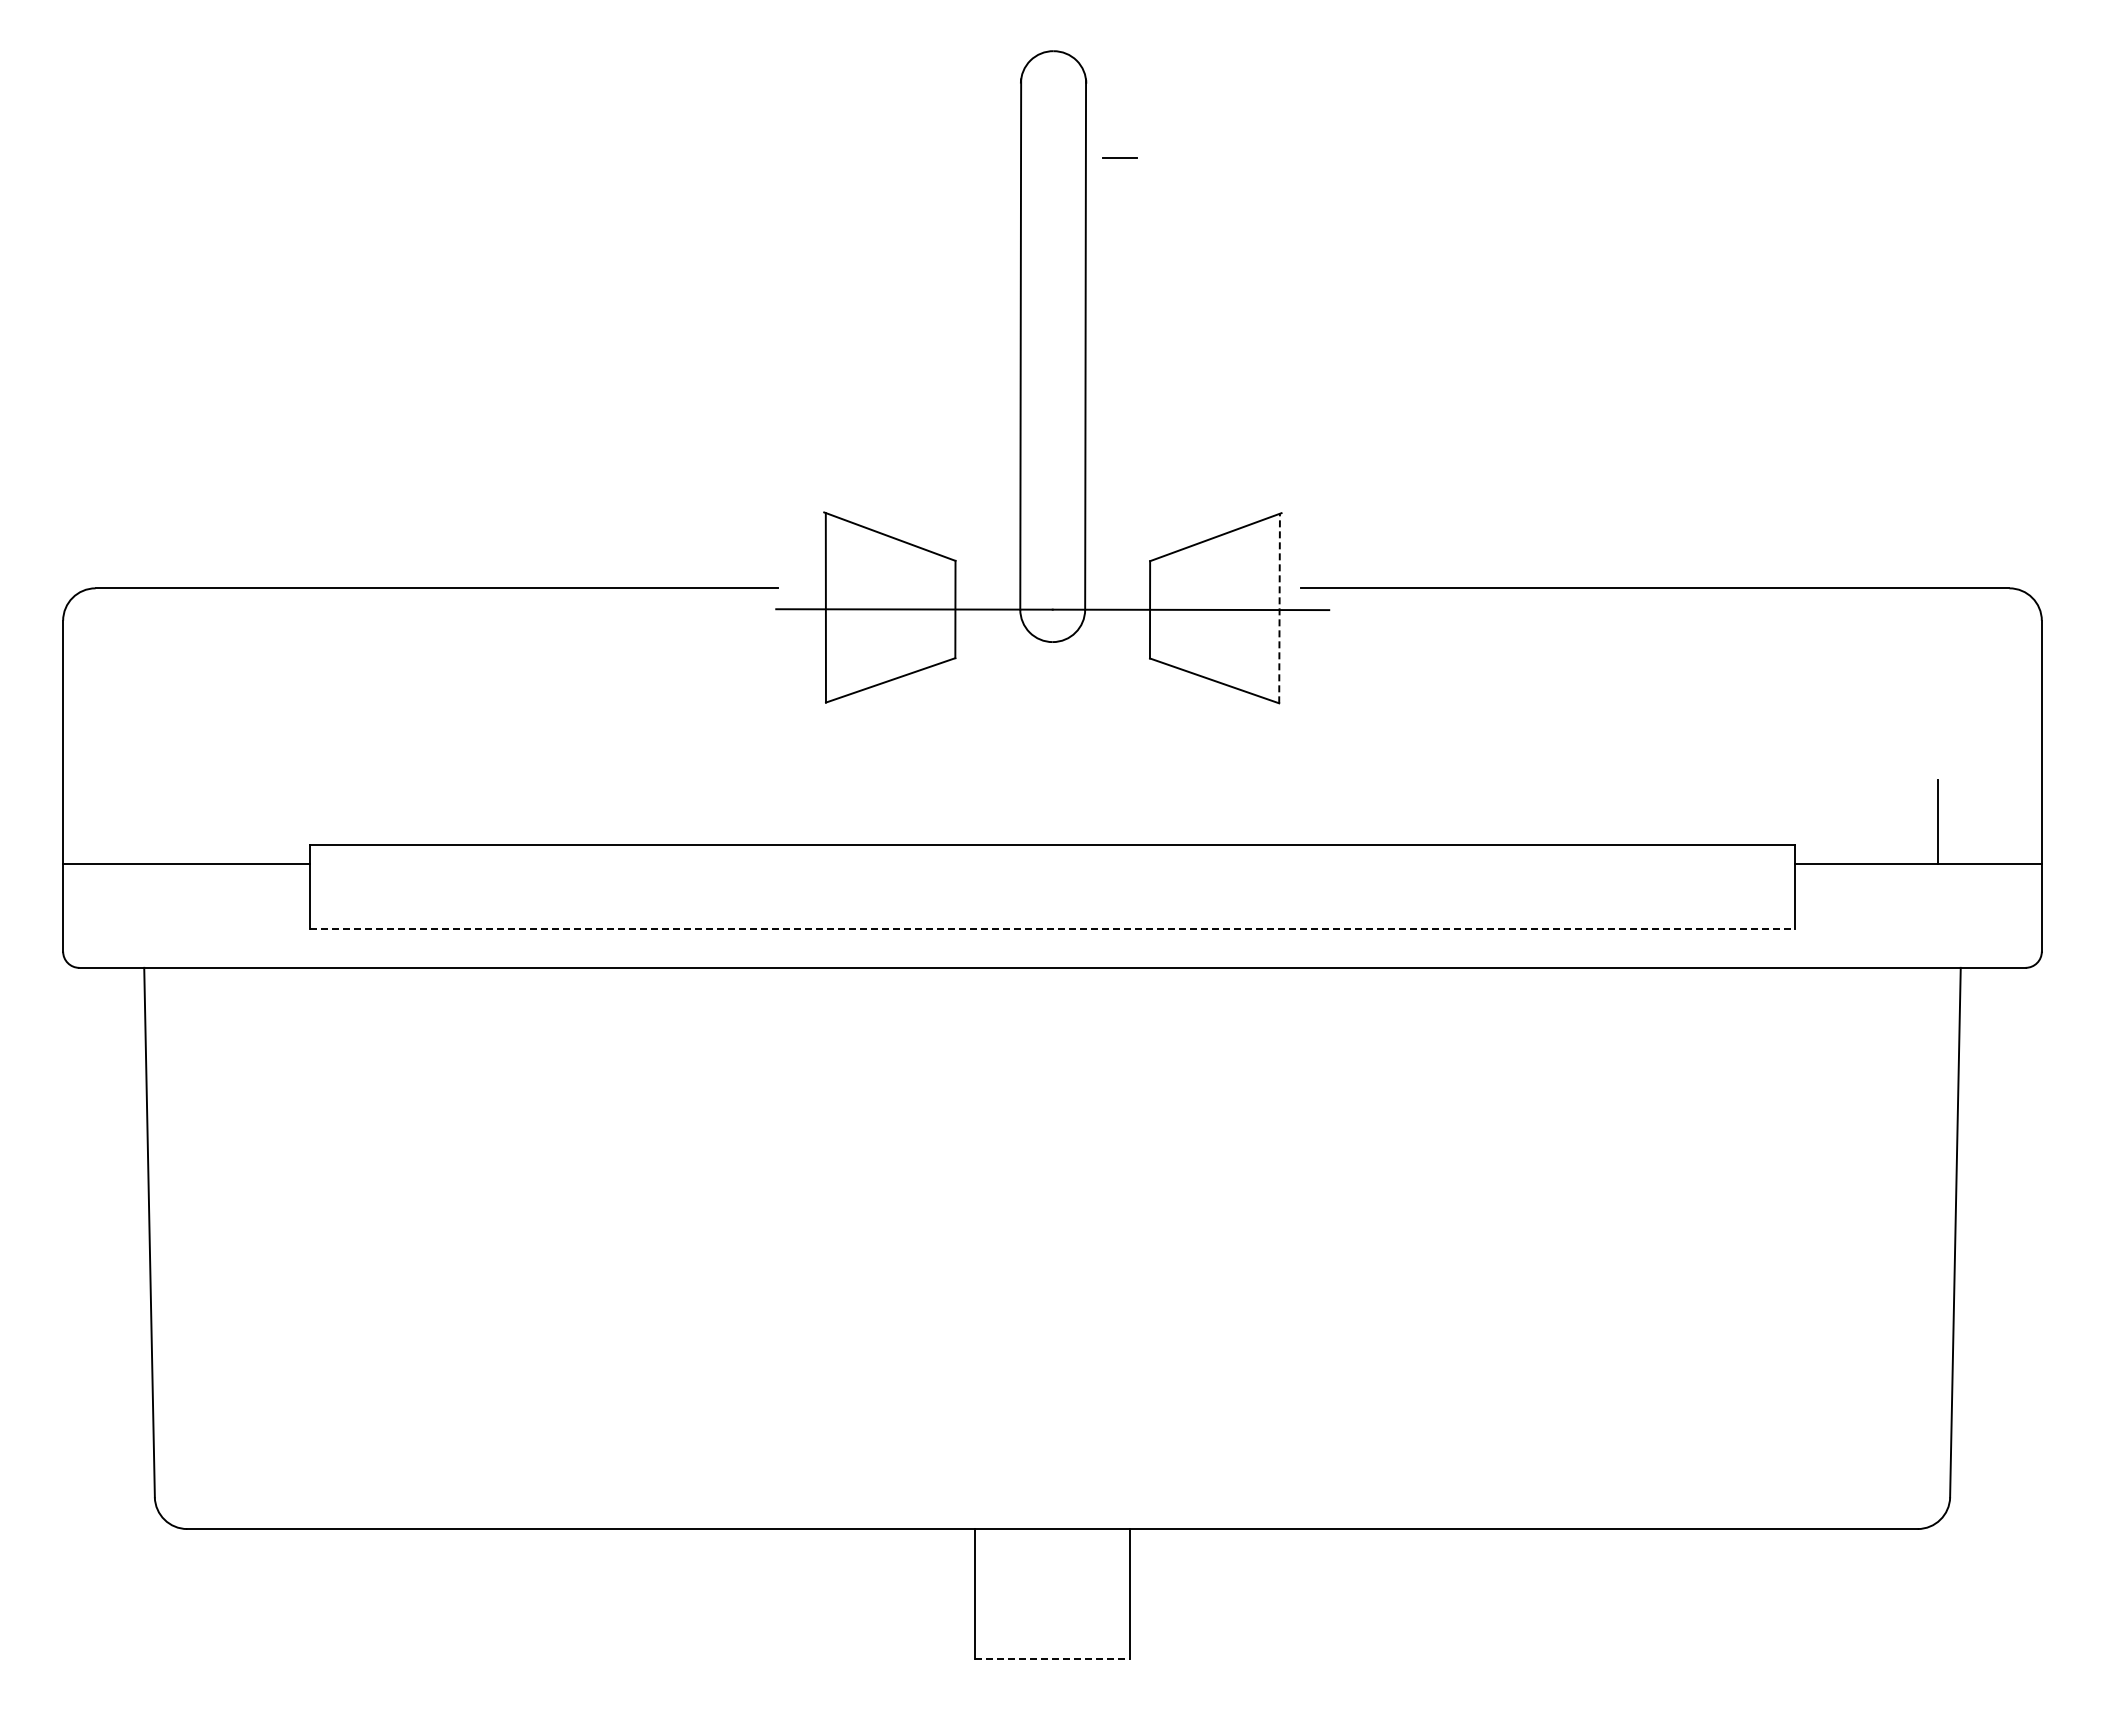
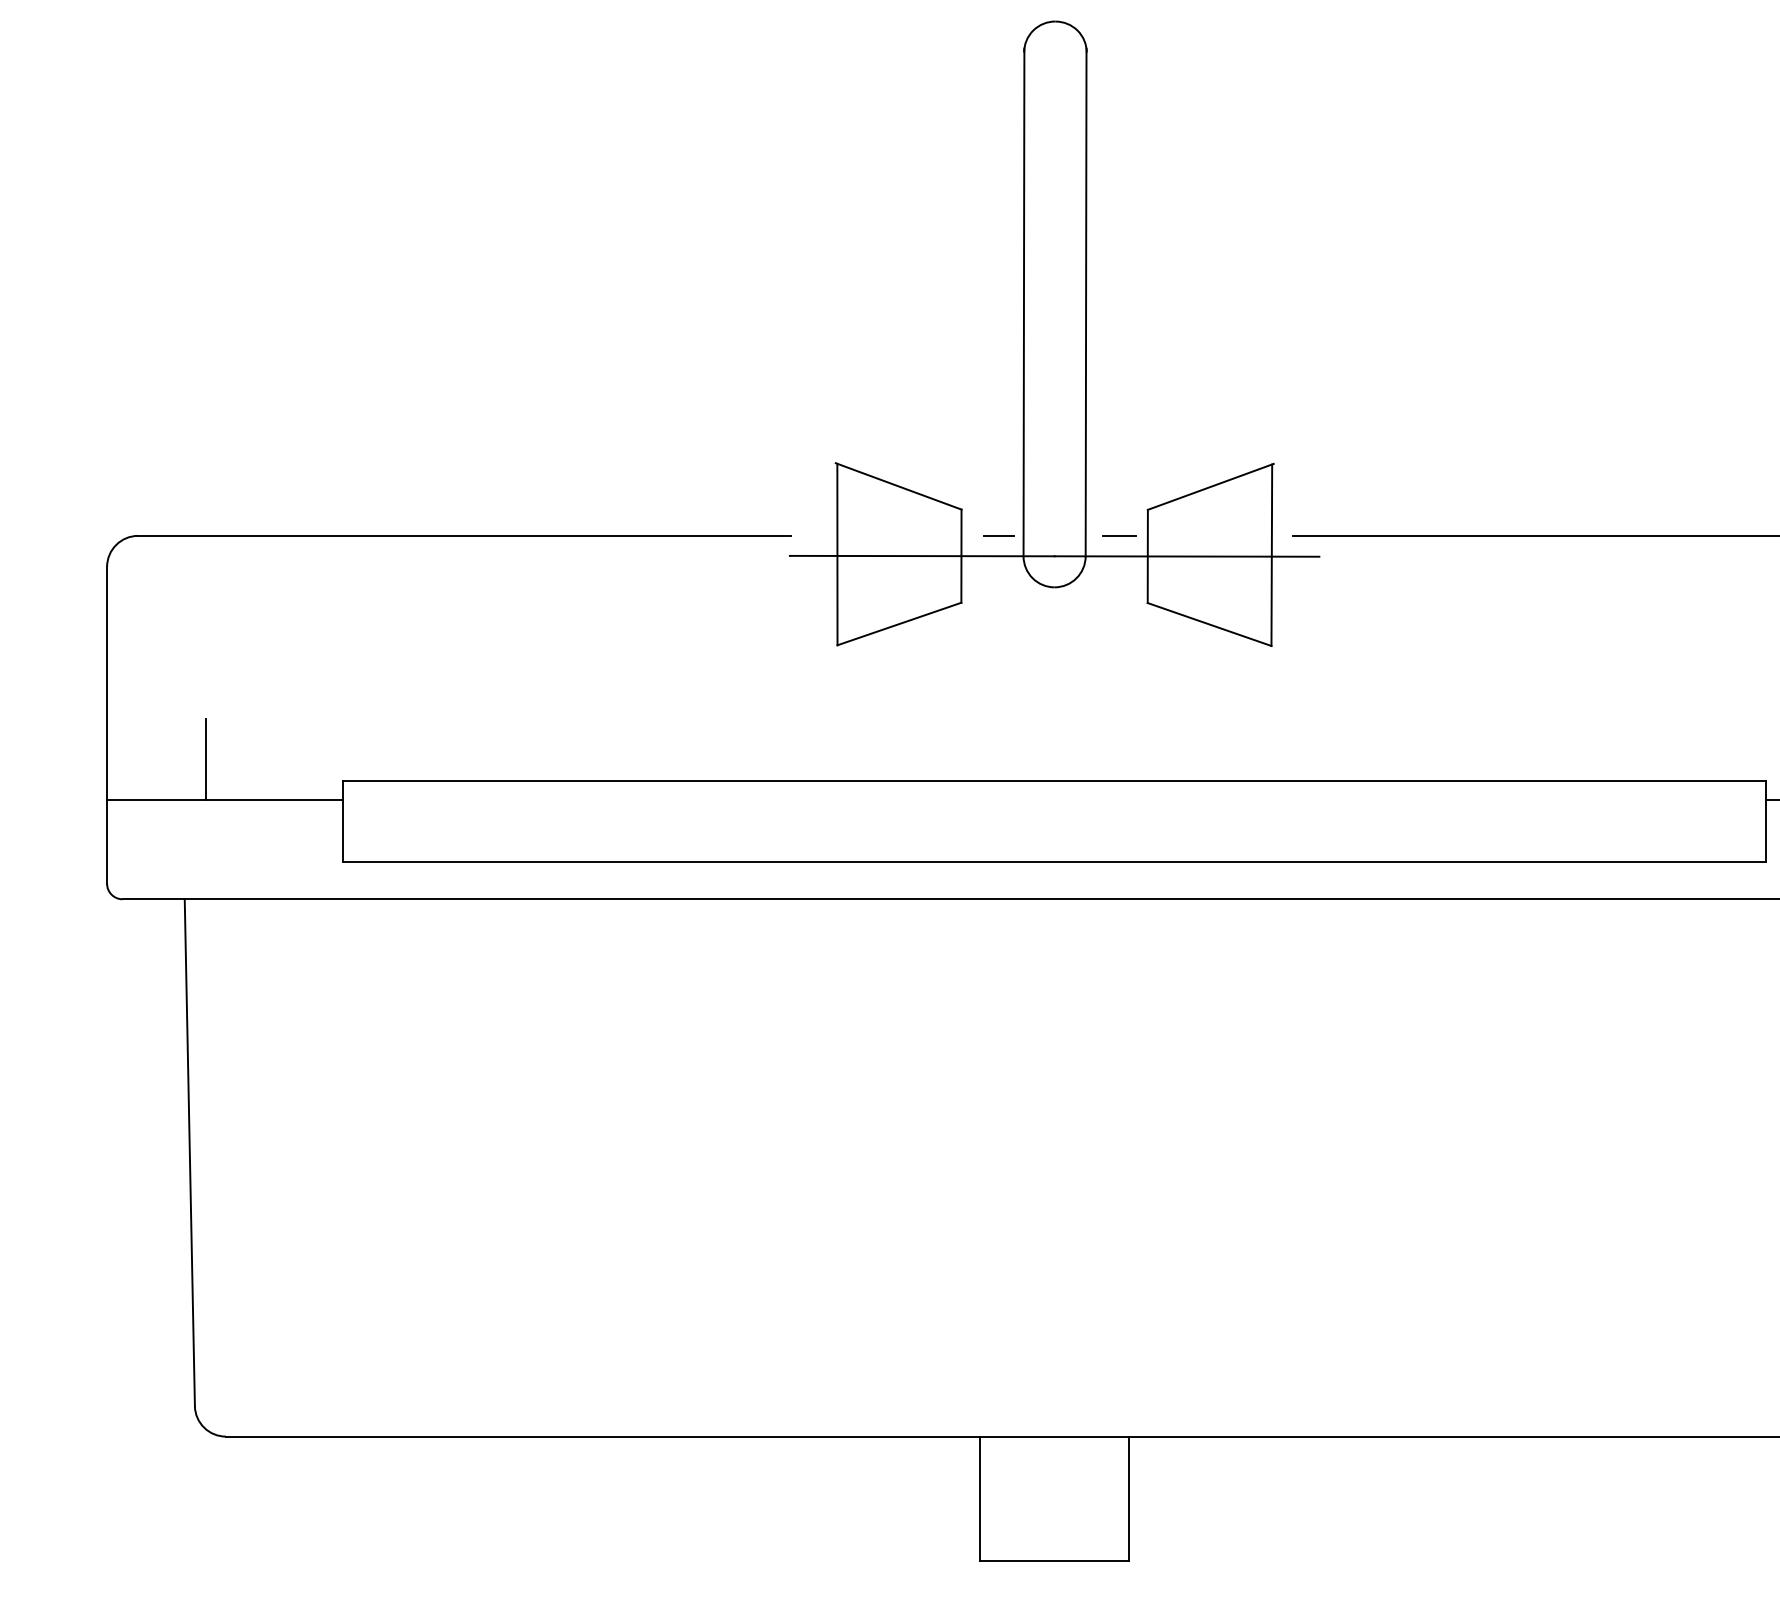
line: (1119, 157) -> (1118, 535), moved
line: (994, 587) -> (998, 535), added
line: (1279, 608) -> (1271, 555), dashed -> solid
line: (166, 821) -> (206, 759), added
line: (1052, 928) -> (1054, 861), dashed -> solid
line: (1052, 1658) -> (1054, 1560), dashed -> solid

